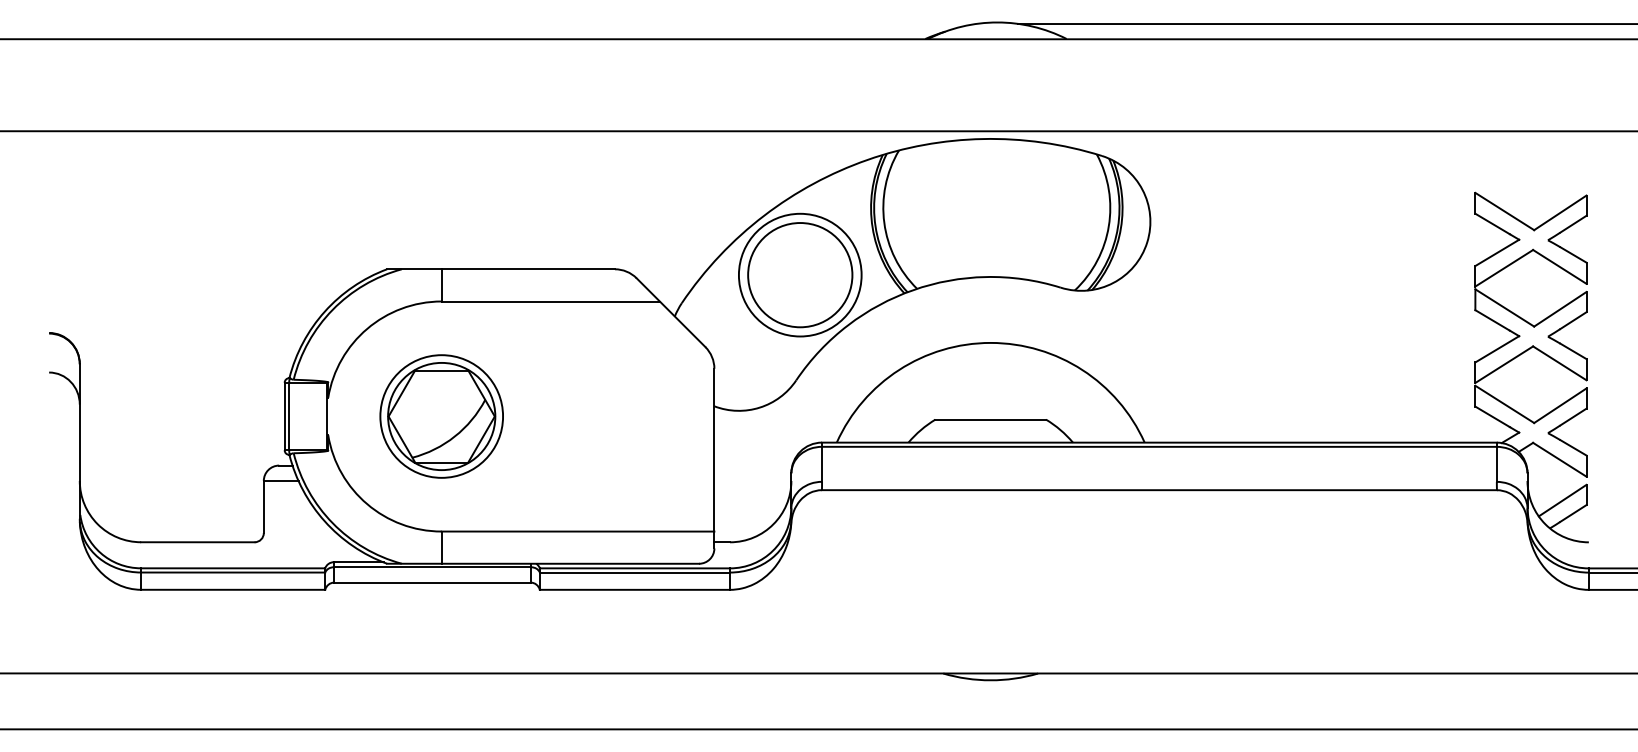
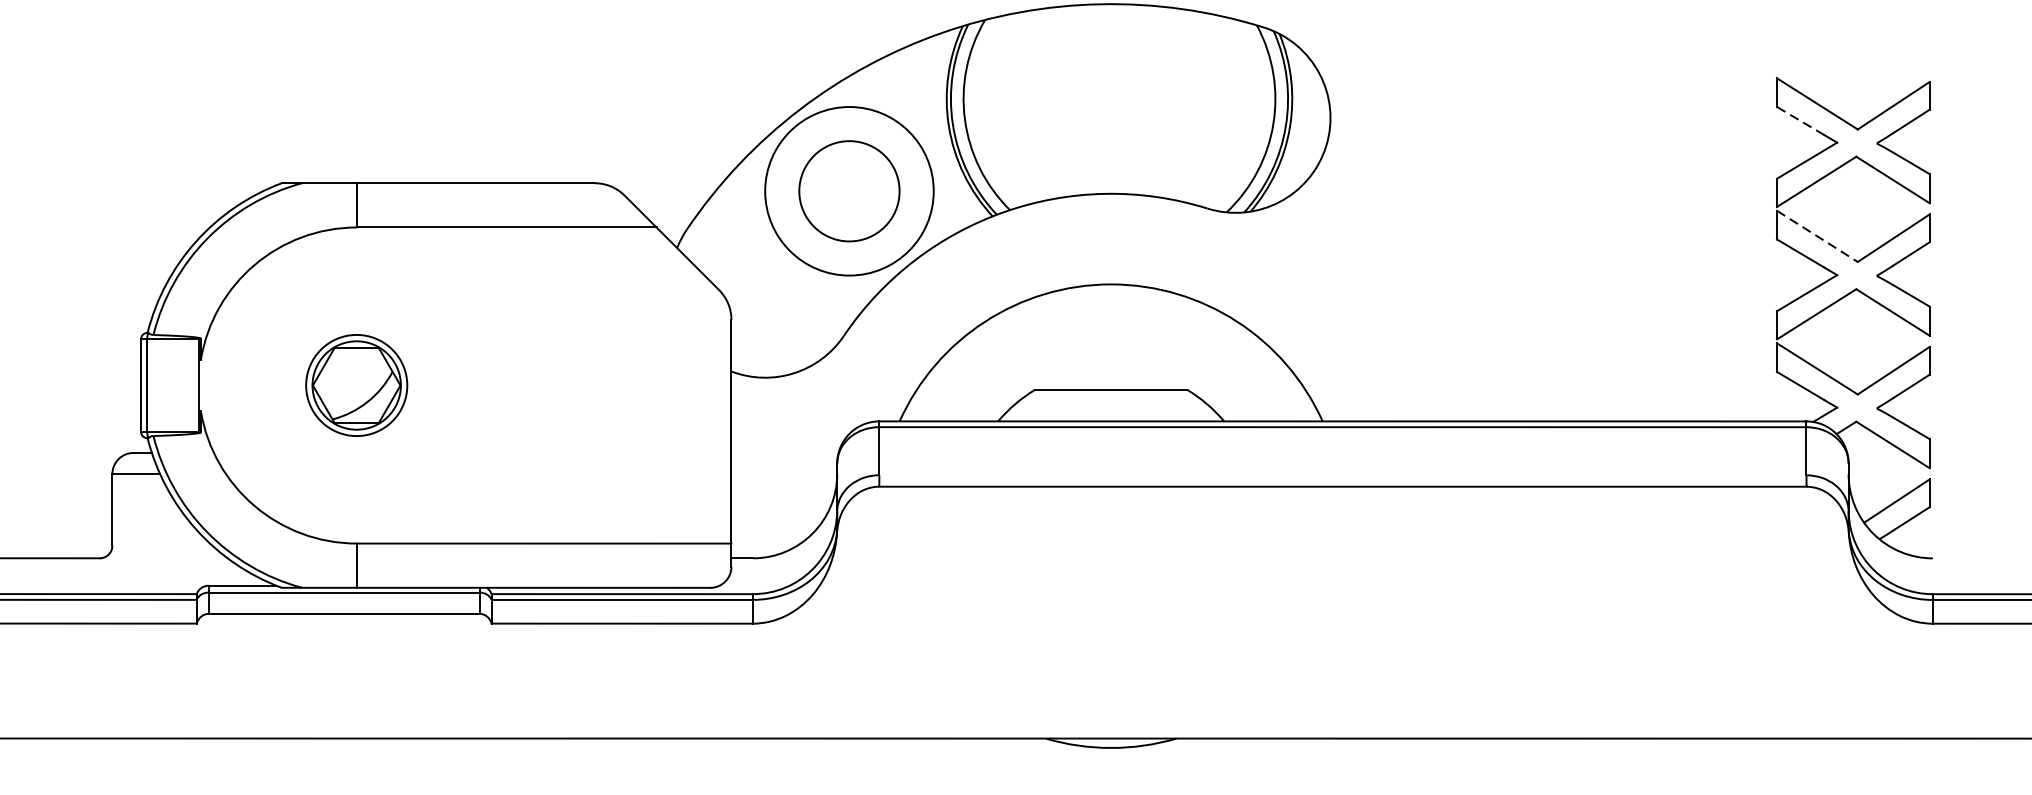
line: (1492, 223) -> (1800, 120), solid -> dashed
circle: (800, 275) -> (849, 191), size x0.7
line: (1504, 307) -> (1816, 235), solid -> dashed
part: (441, 416) -> (356, 385), size x0.6

